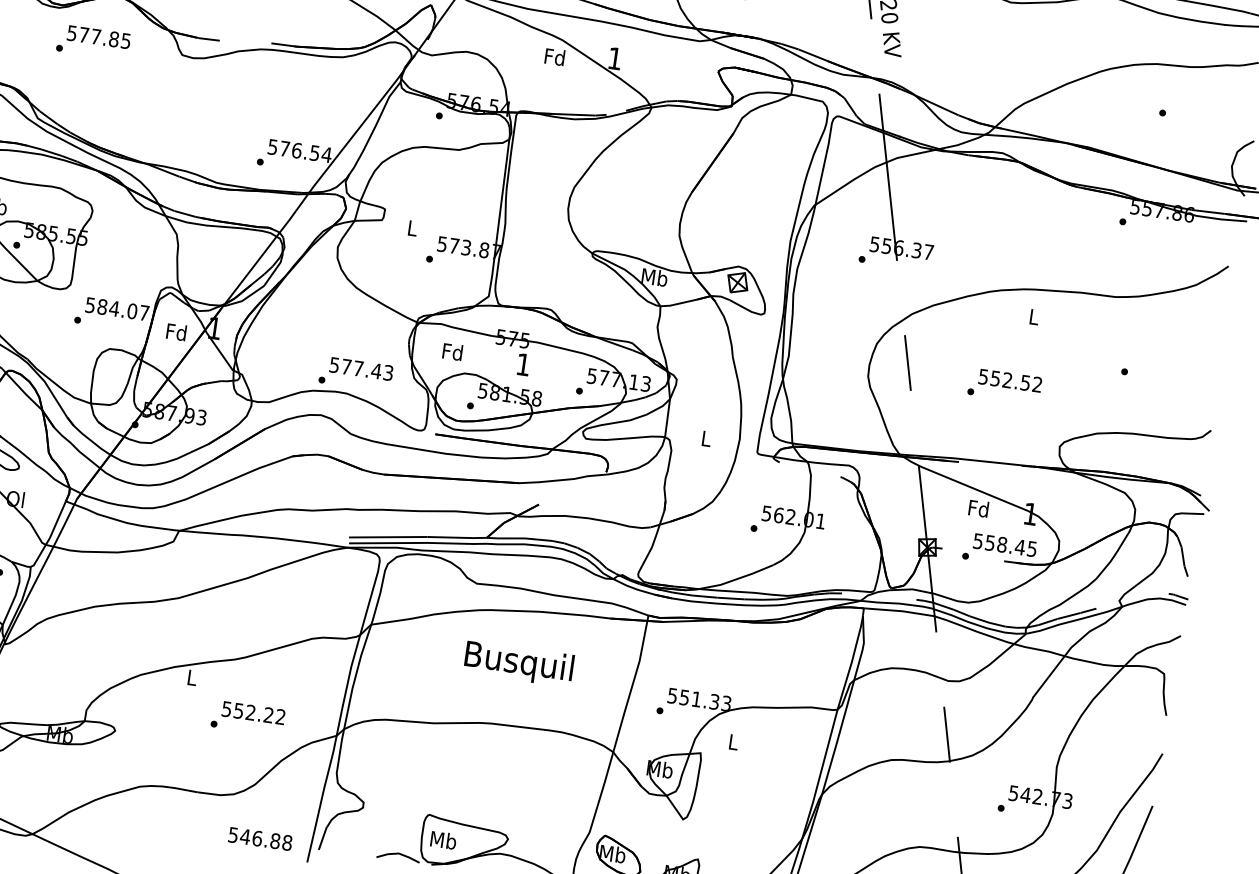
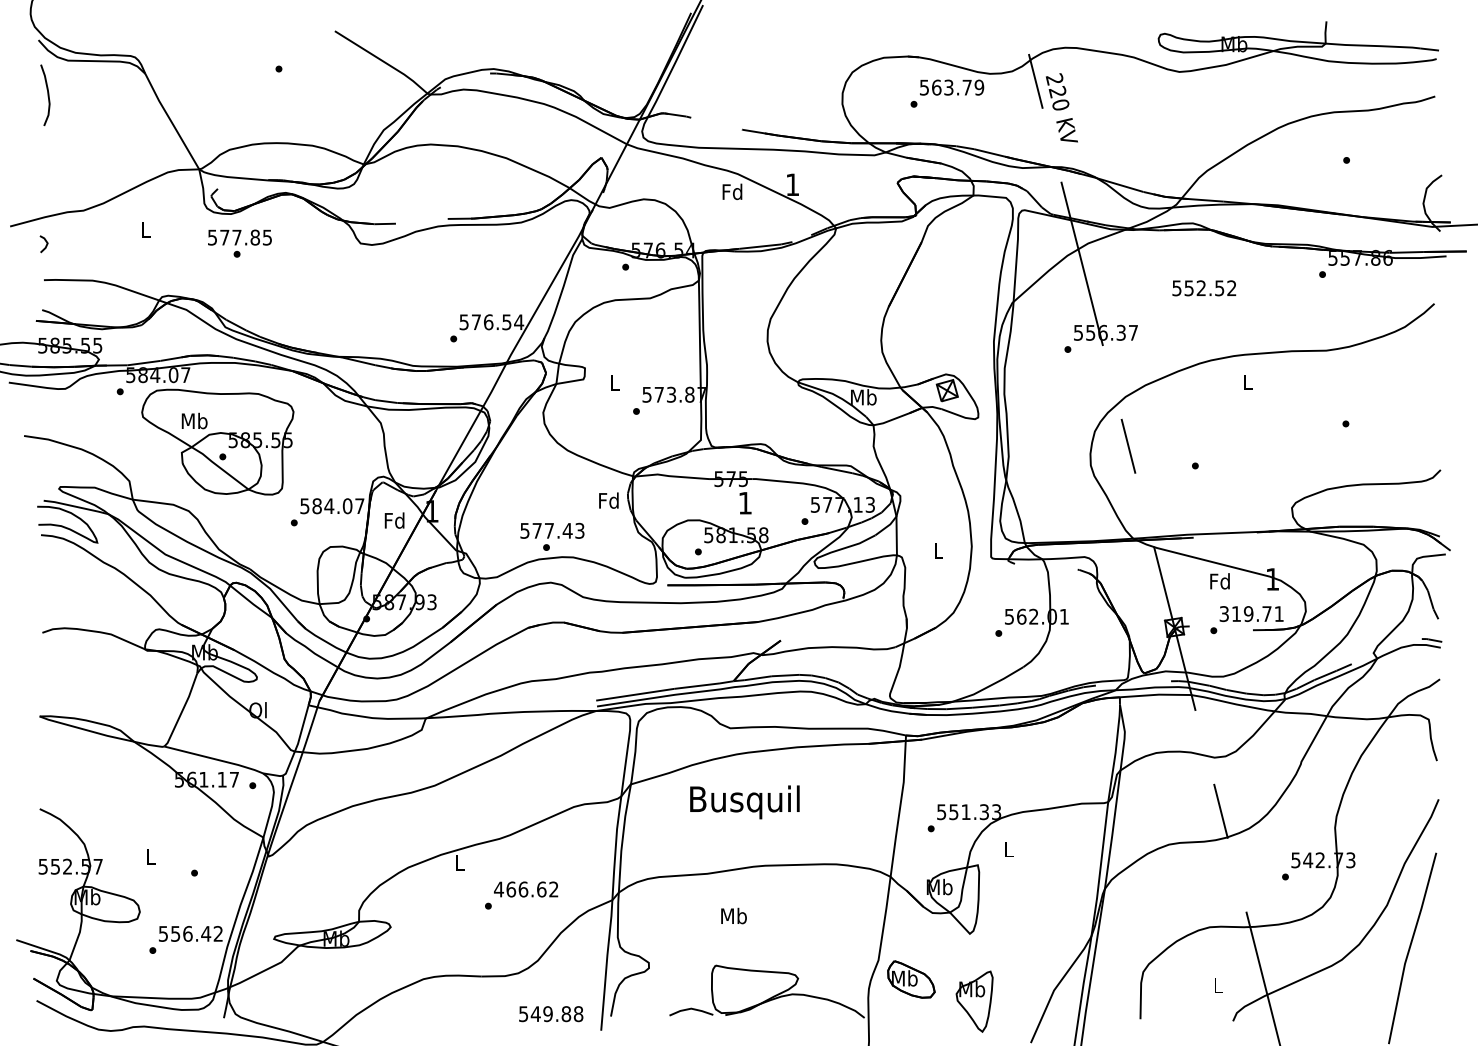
text: (98, 37) -> (239, 237), moved
text: (452, 351) -> (608, 500), moved
text: (361, 368) -> (552, 530), moved
text: (1010, 381) -> (1204, 288), moved
text: (1004, 545) -> (1251, 614), 558.45 -> 319.71
text: (518, 664) -> (744, 802), moved
text: (246, 712) -> (519, 889), 552.22 -> 466.62
text: (256, 838) -> (547, 1014), 546.88 -> 549.88
text: (443, 839) -> (733, 915), moved

